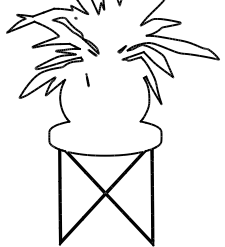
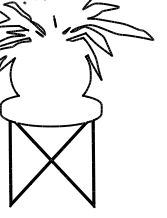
part: (87, 80) -> (54, 21), moved

